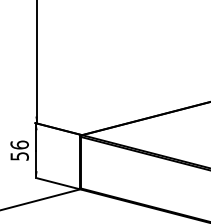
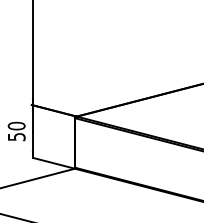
text: (19, 144) -> (16, 125), 56 -> 50

